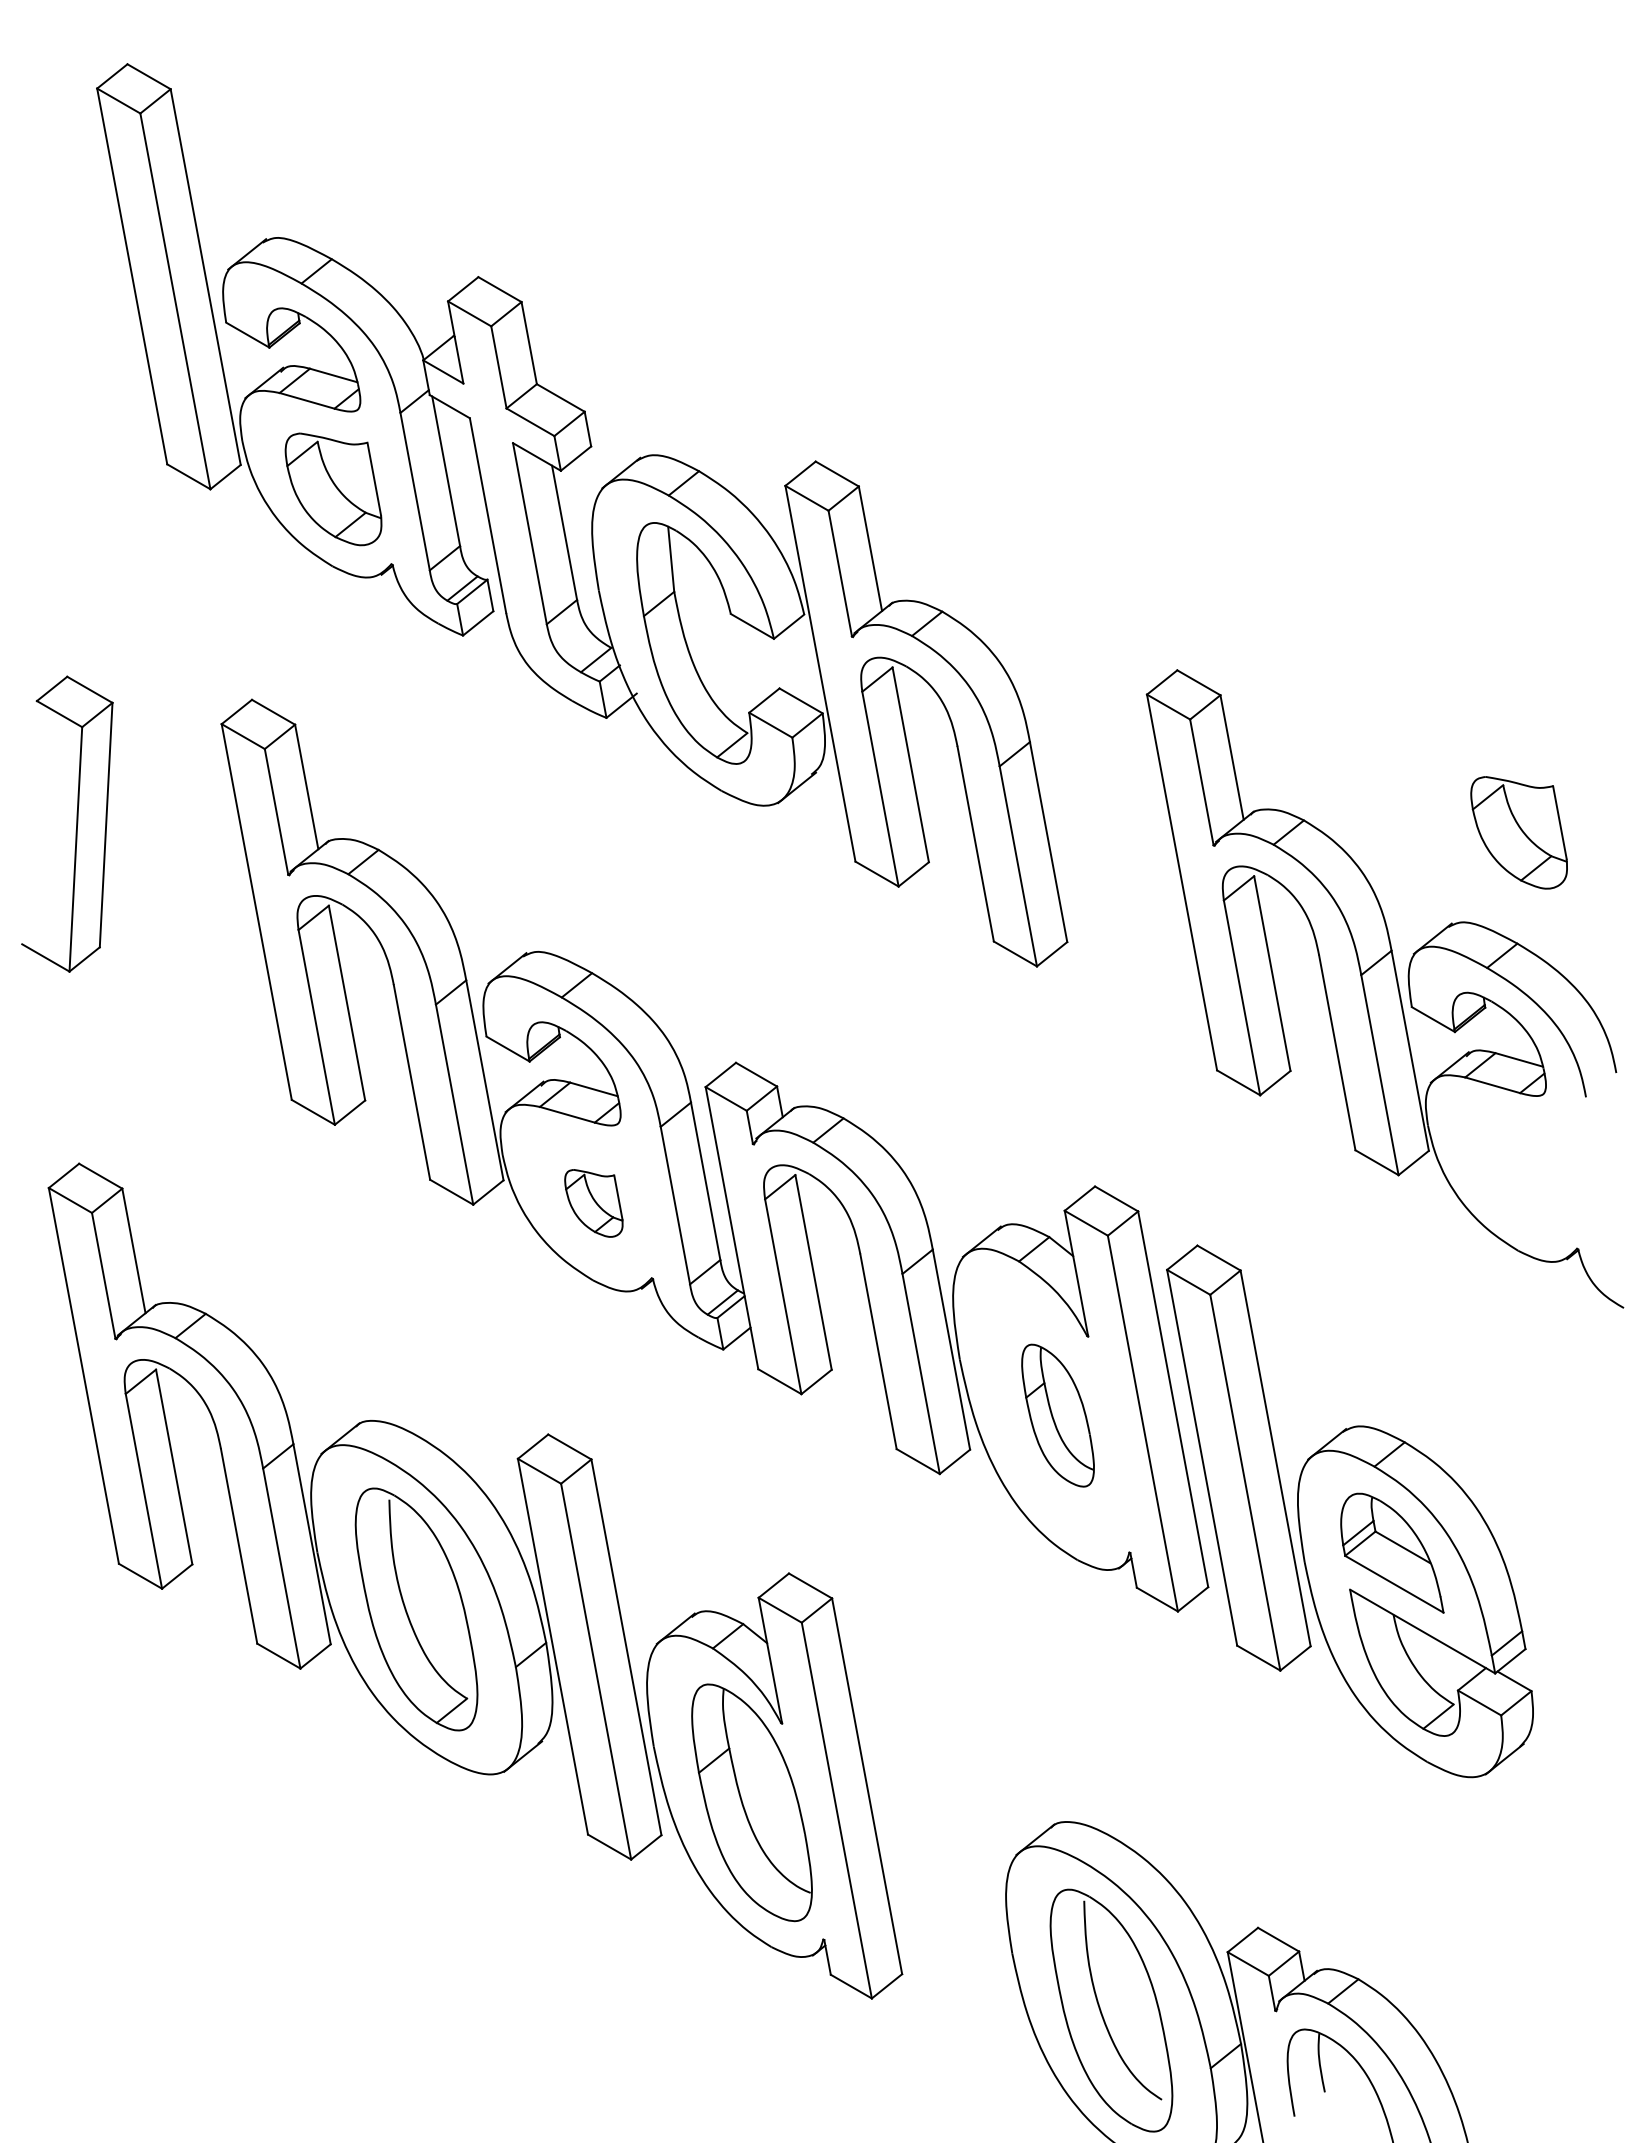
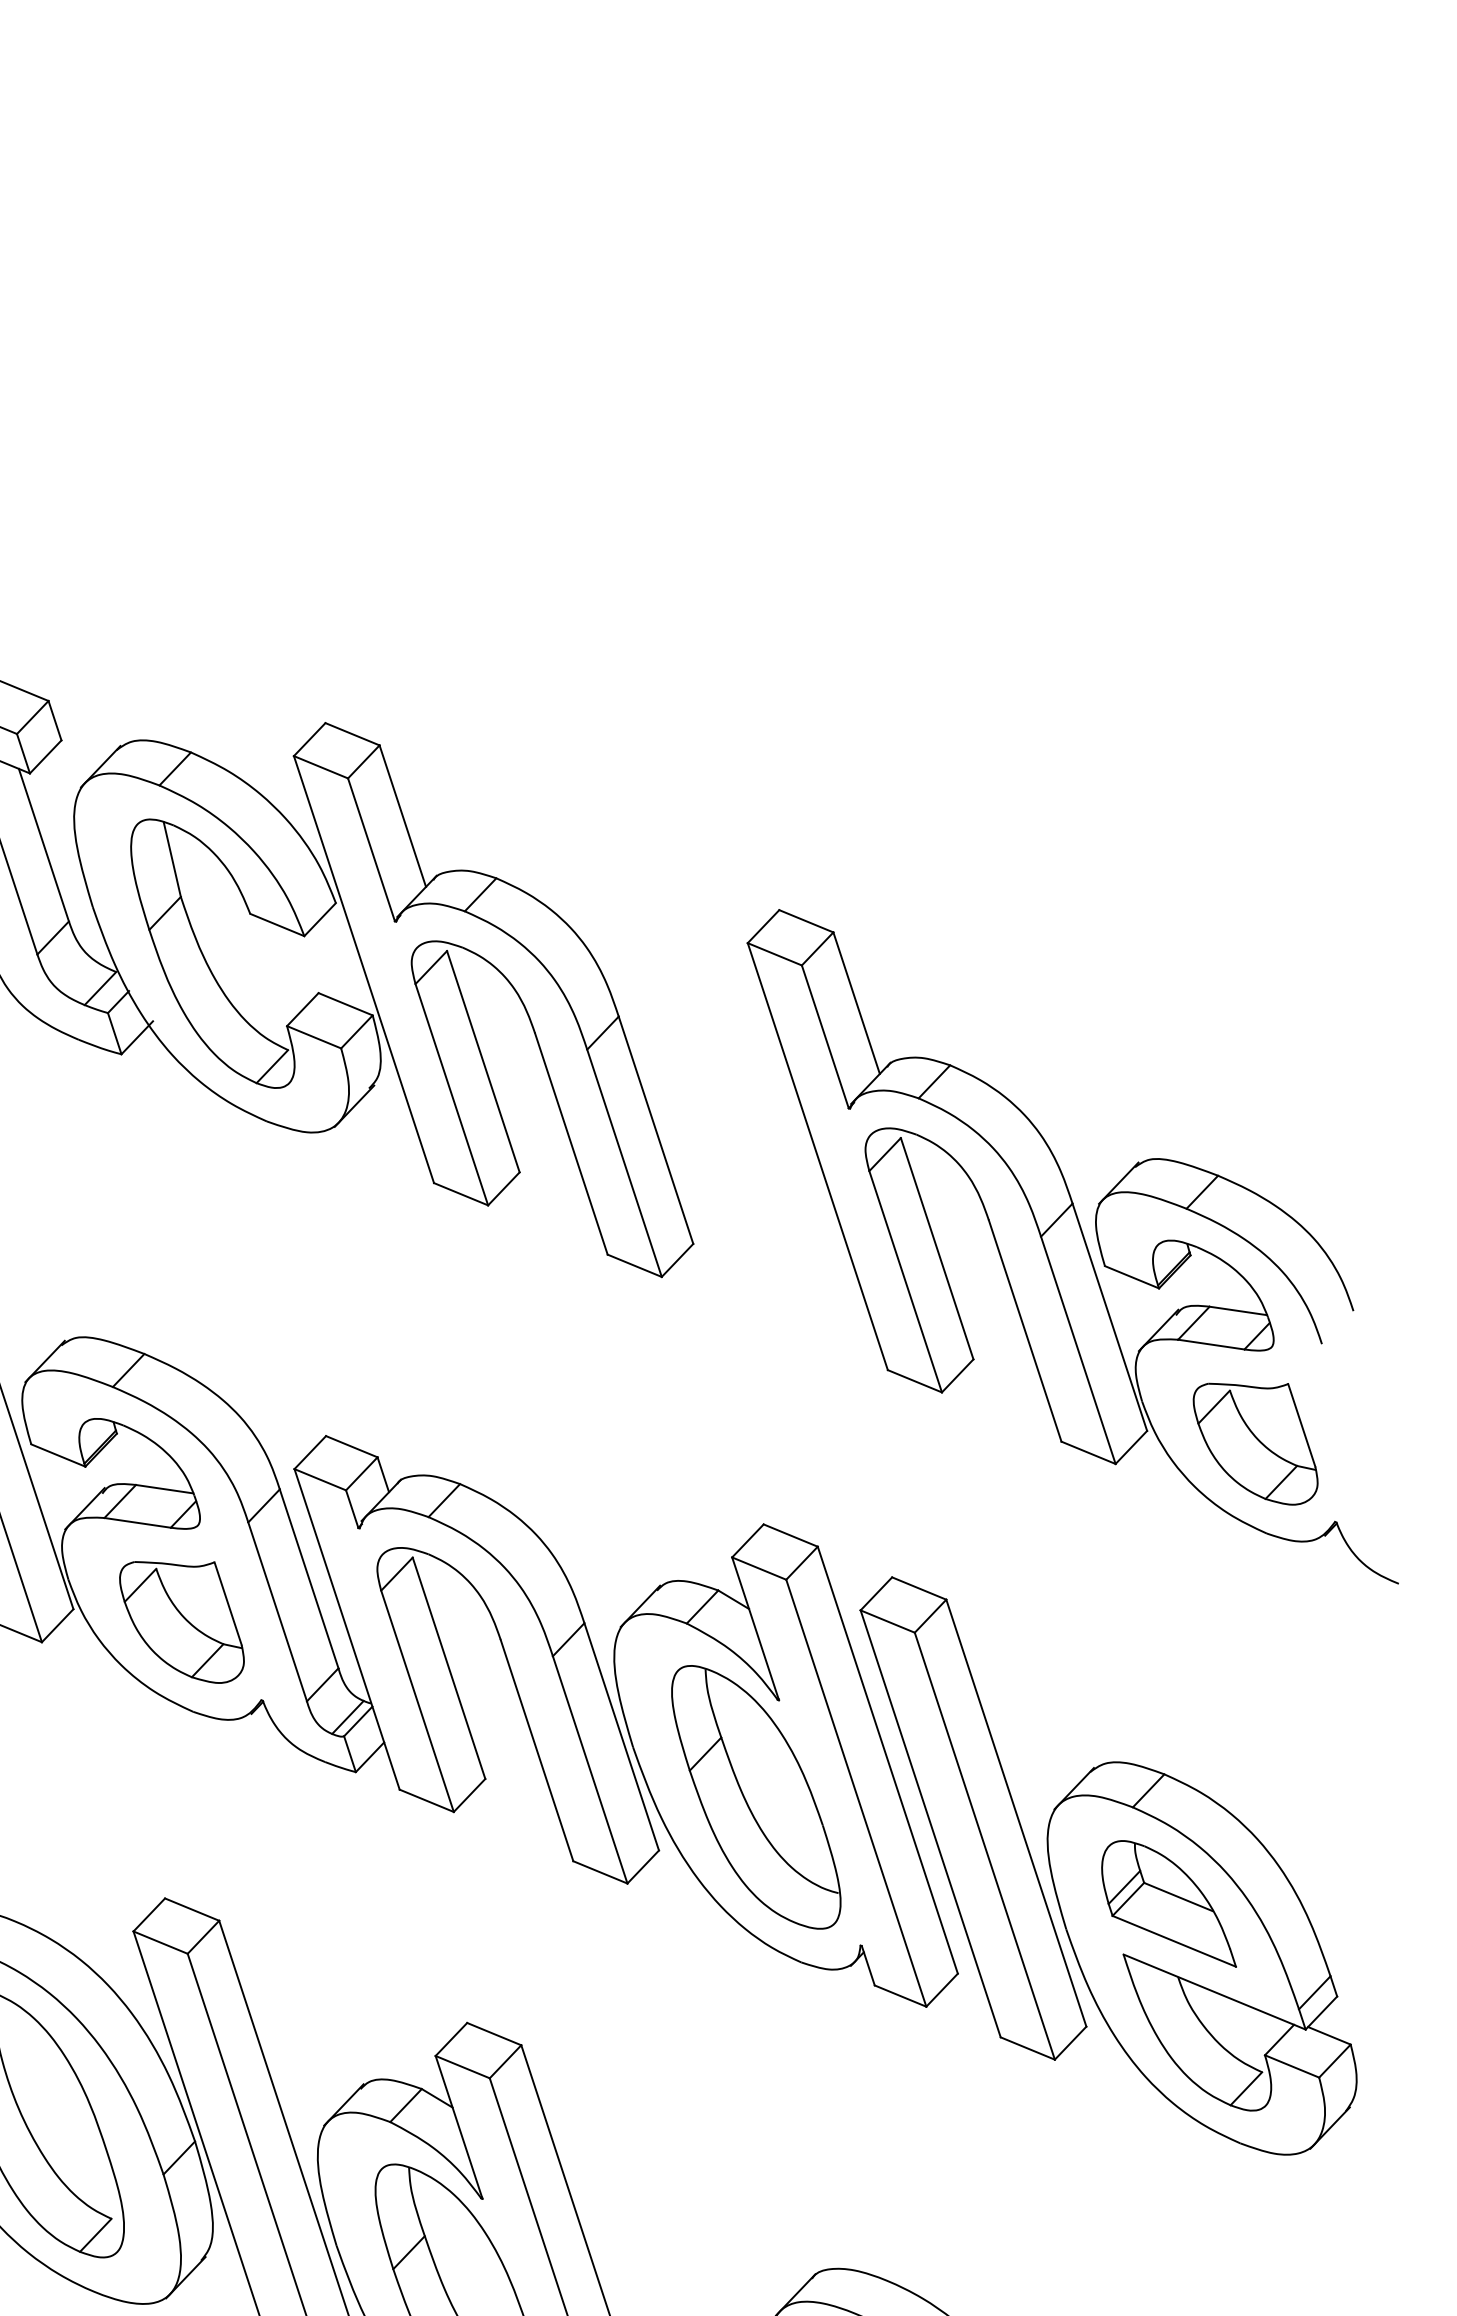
part: (1518, 832) -> (1255, 1443), moved
part: (593, 1203) -> (181, 1622), size x1.67
part: (1057, 1415) -> (755, 1797), size x1.67

